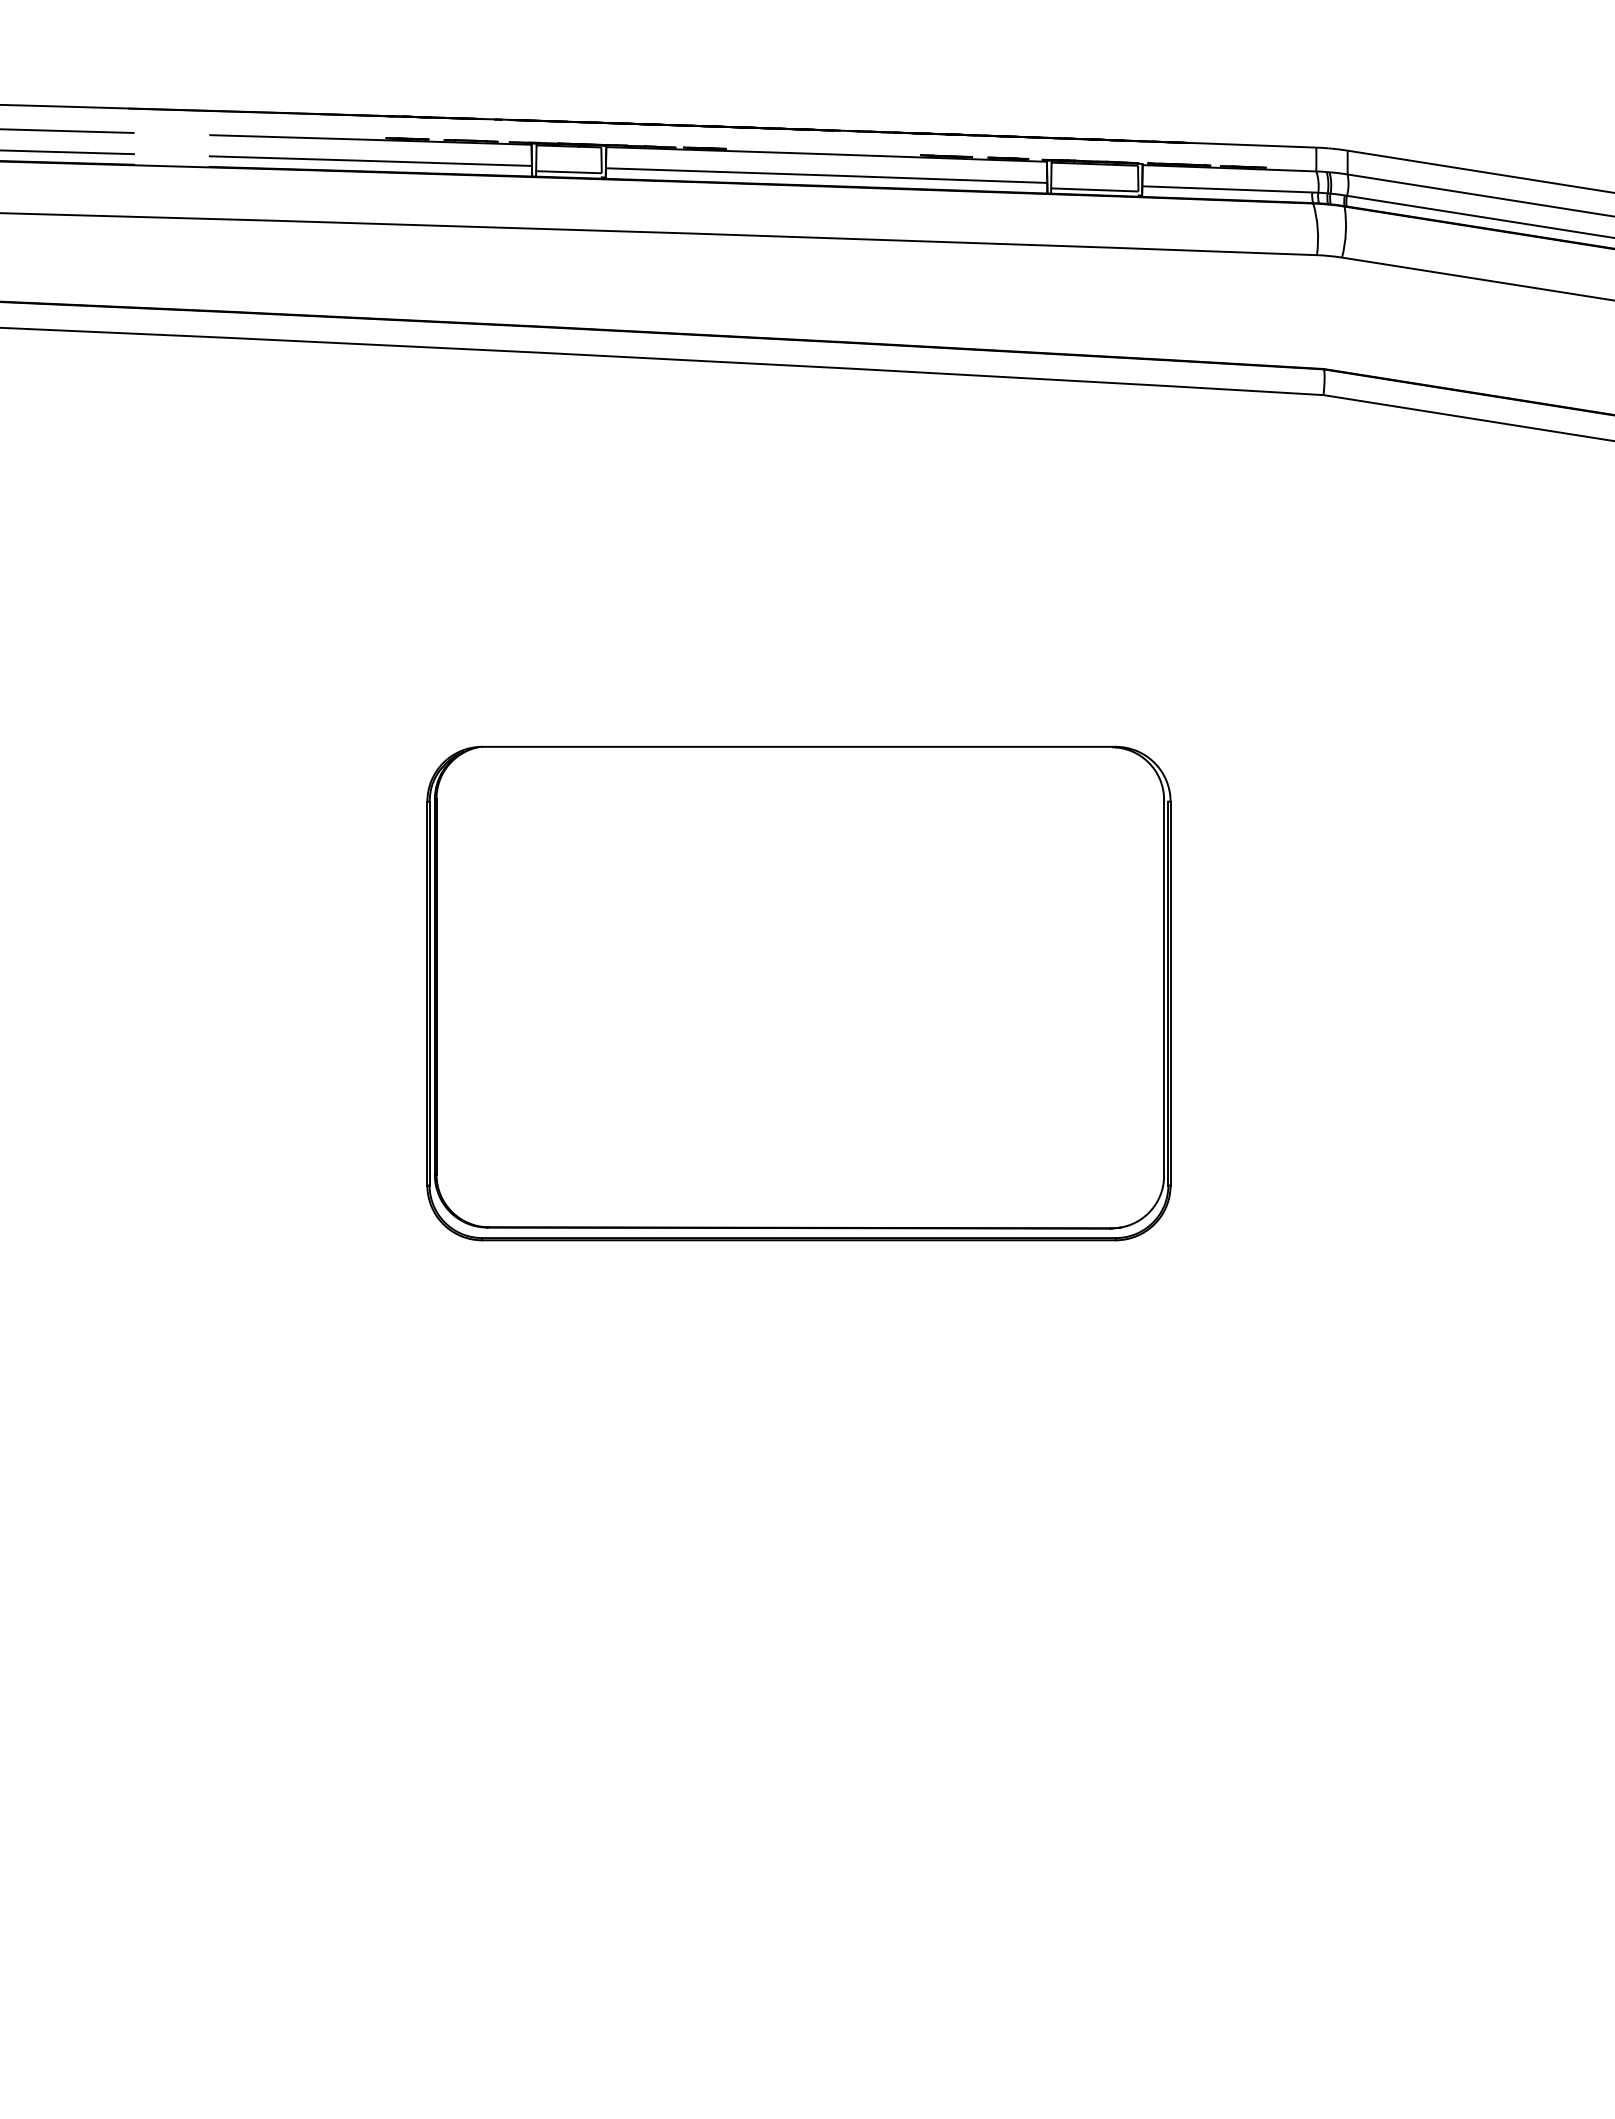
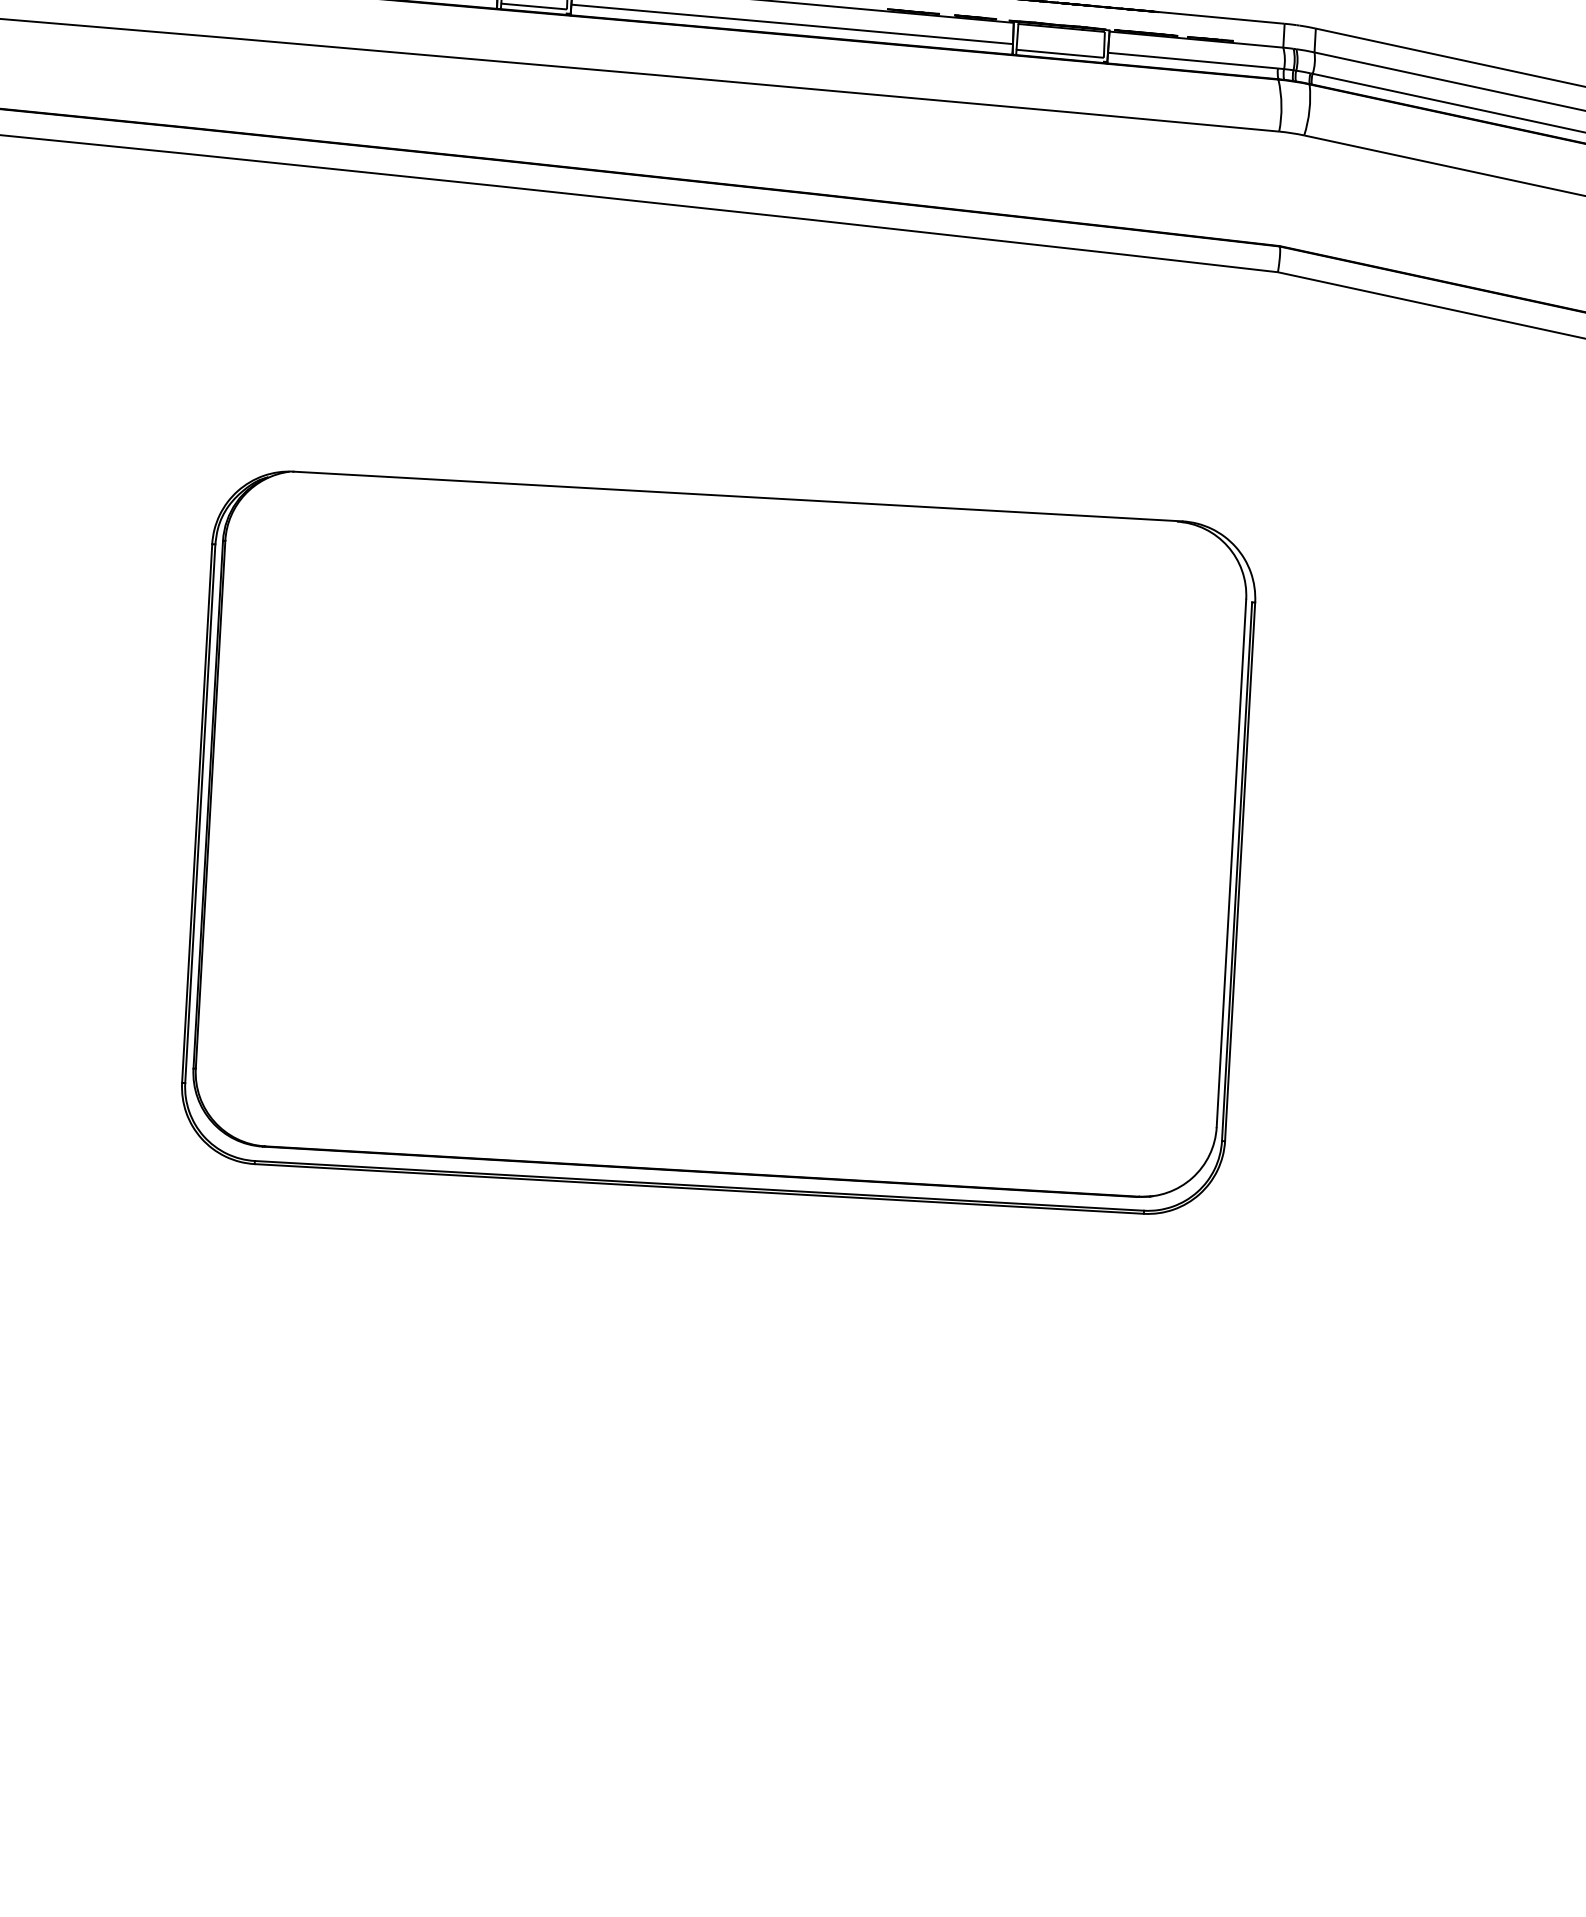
part: (798, 993) -> (718, 842), size x1.4

